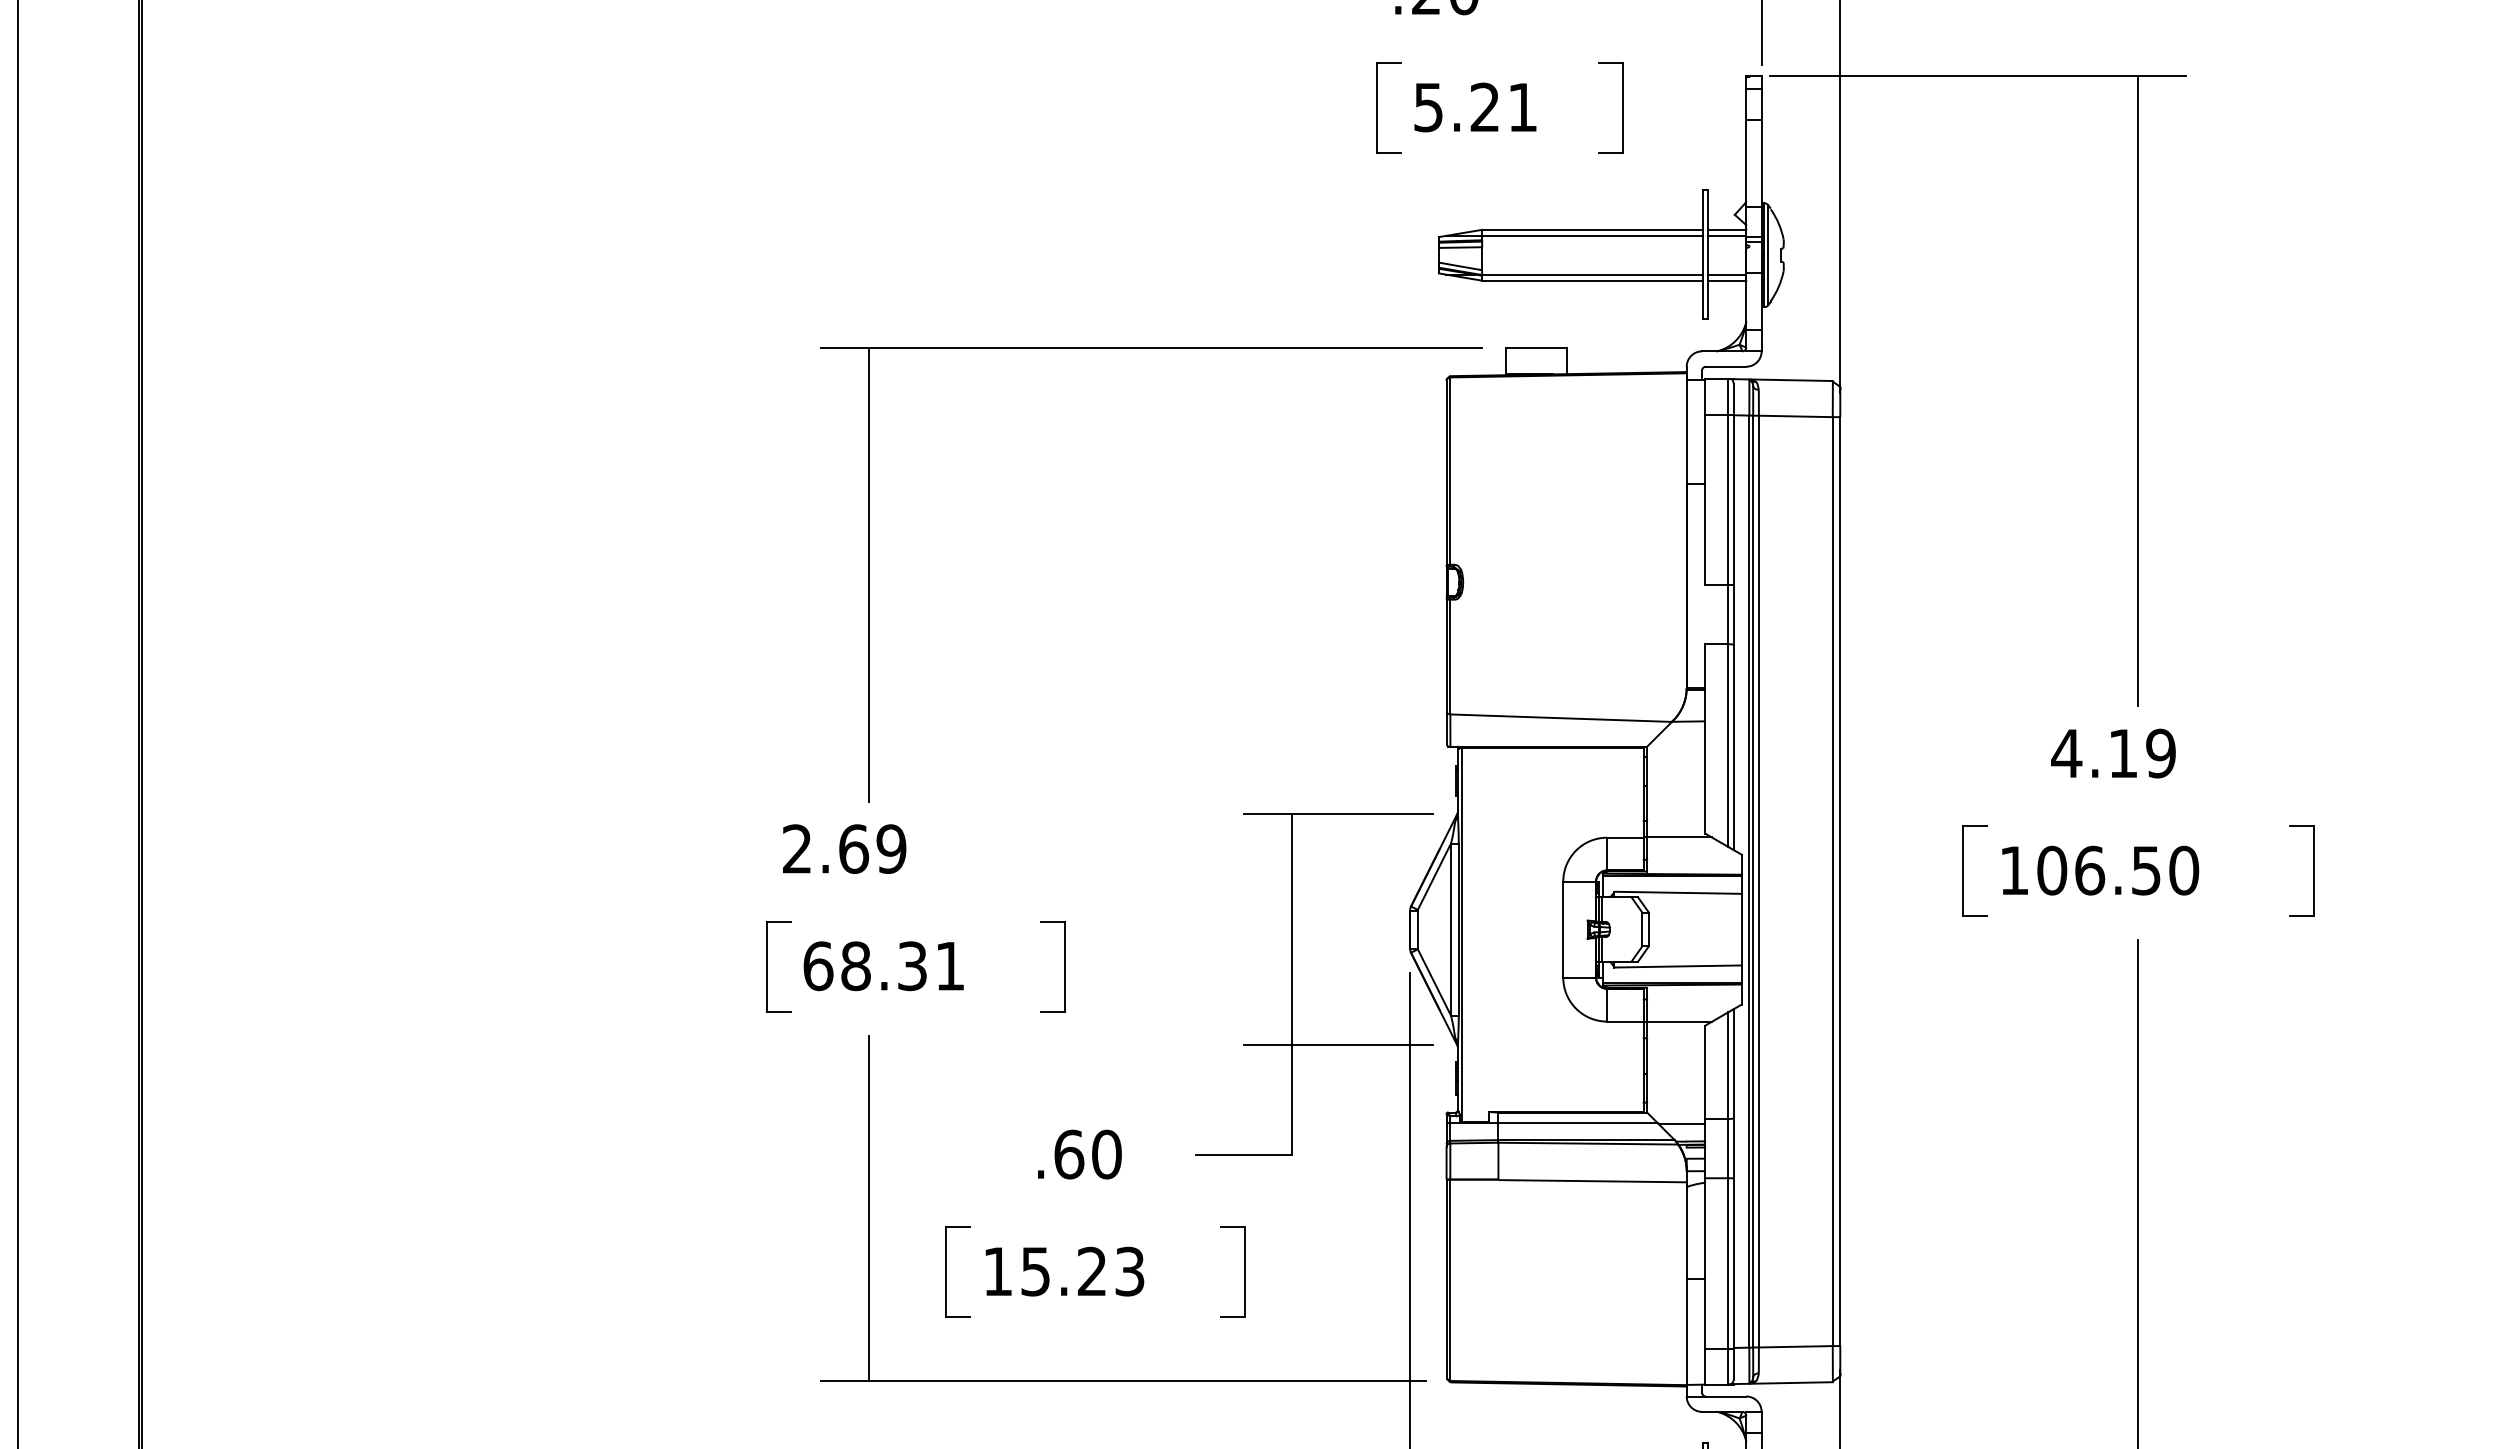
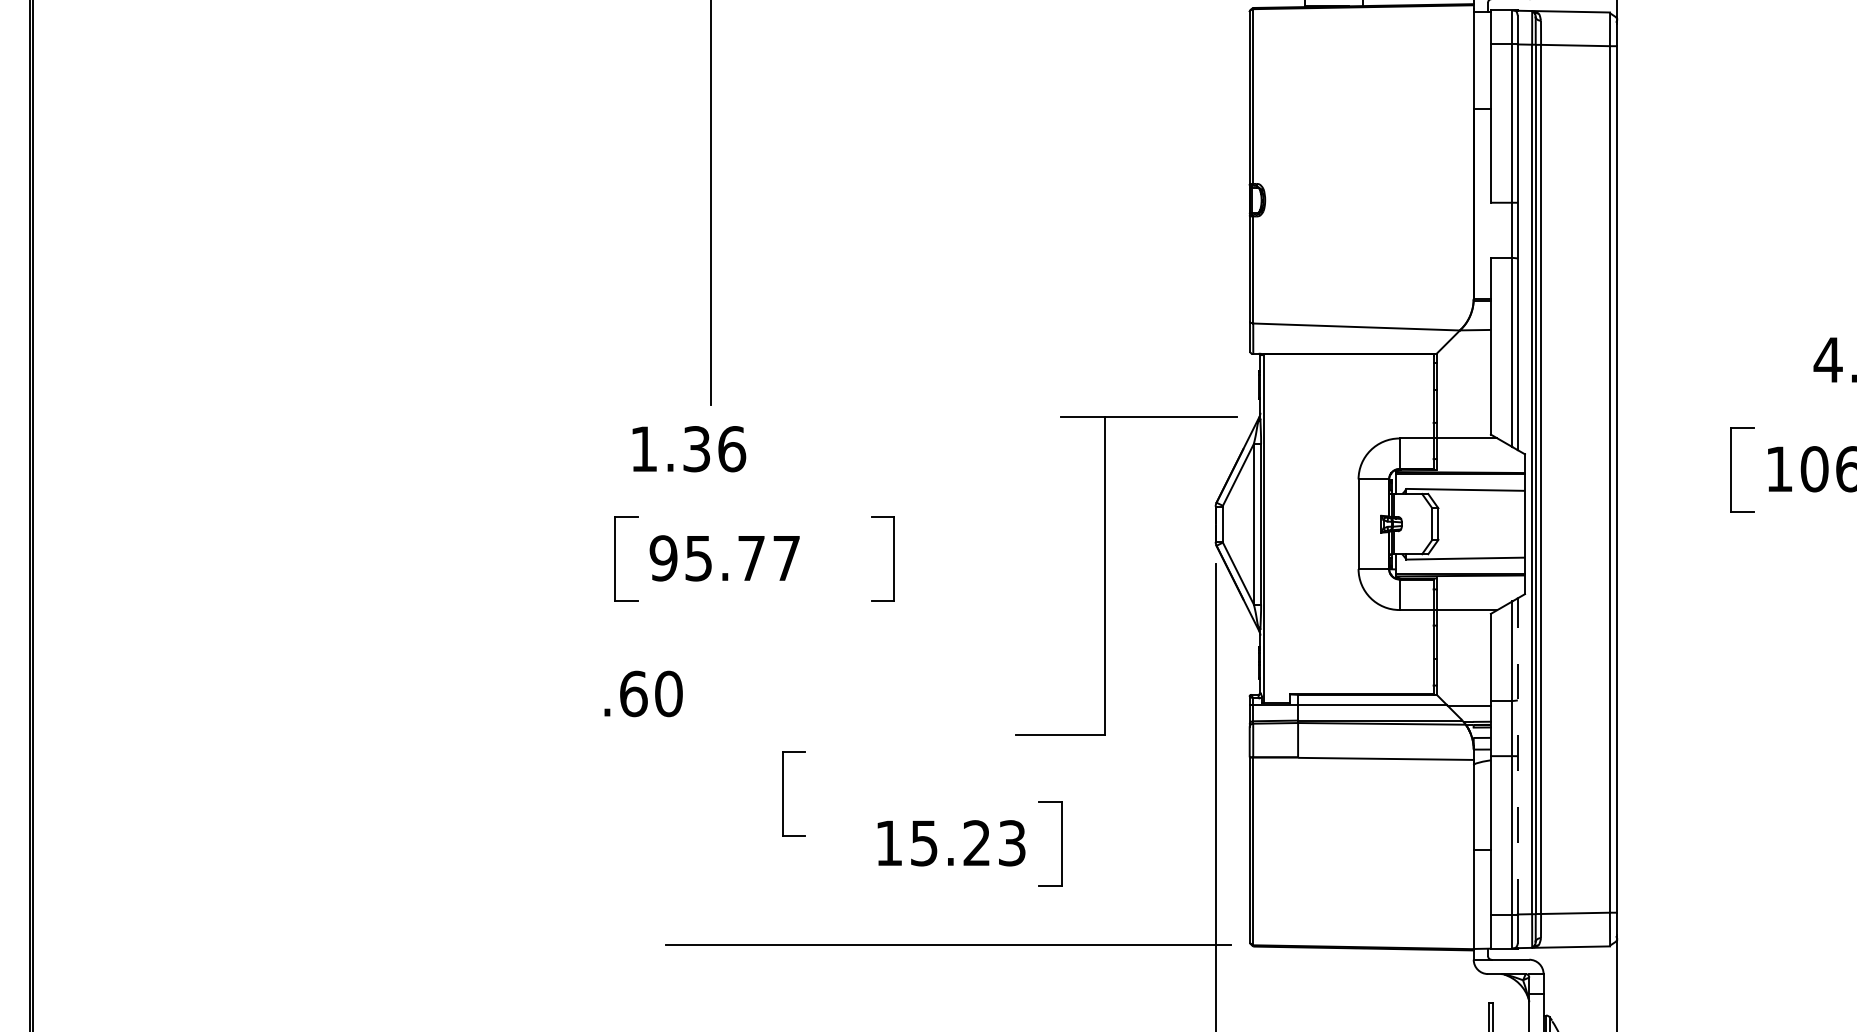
text: (844, 848) -> (688, 448), 2.69 -> 1.36
text: (883, 966) -> (724, 558), 68.31 -> 95.77
line: (1338, 1044) -> (1148, 631), removed
text: (1079, 1154) -> (643, 693), moved
line: (1733, 1178) -> (1517, 756), solid -> dashed
line: (868, 1208) -> (710, 784), removed
part: (946, 1271) -> (783, 793), moved
text: (1064, 1271) -> (951, 843), moved

